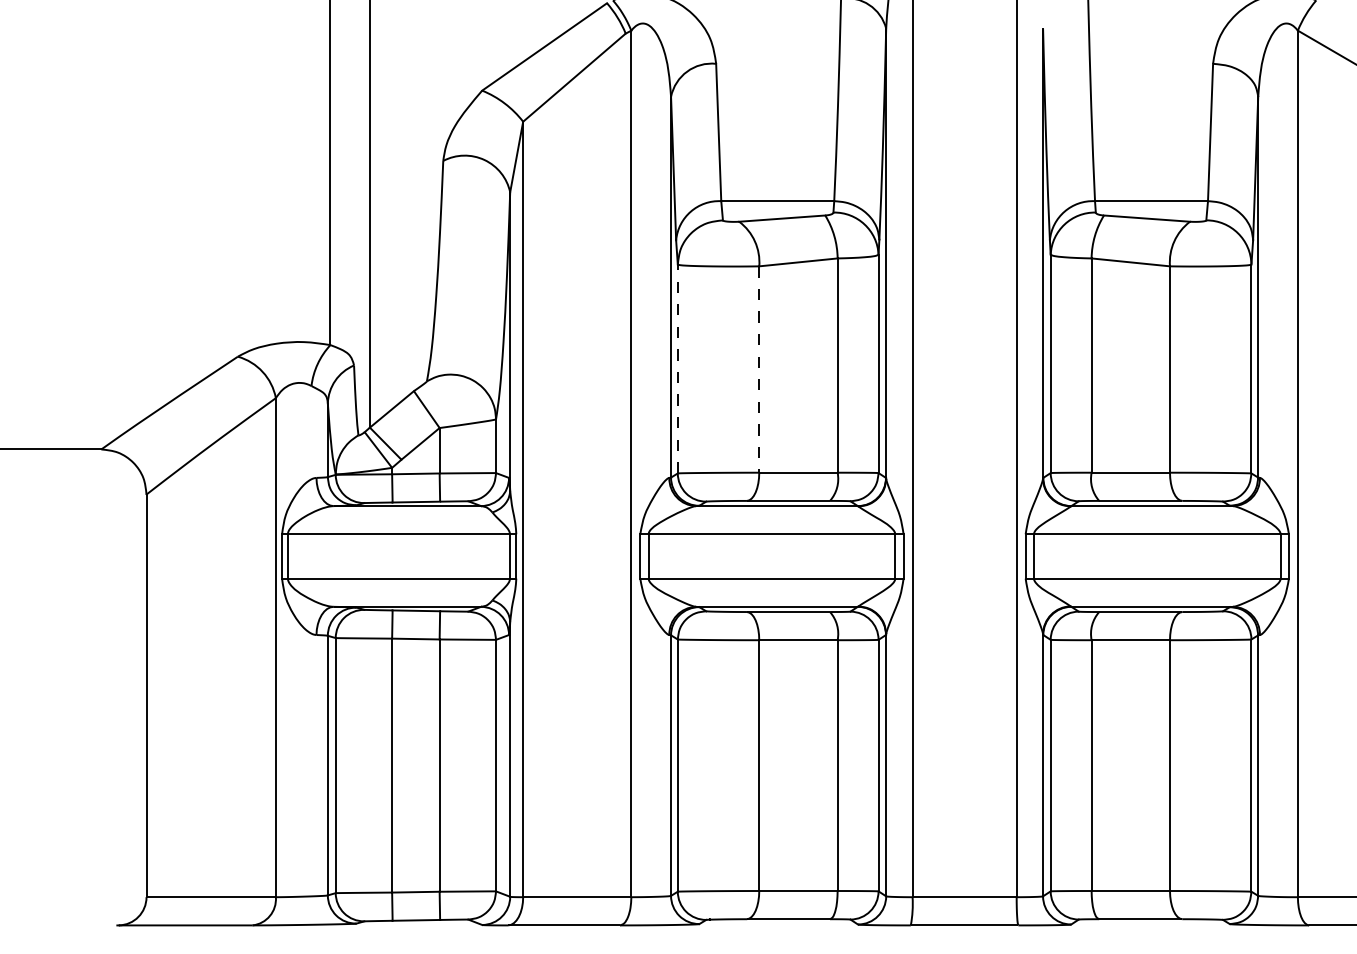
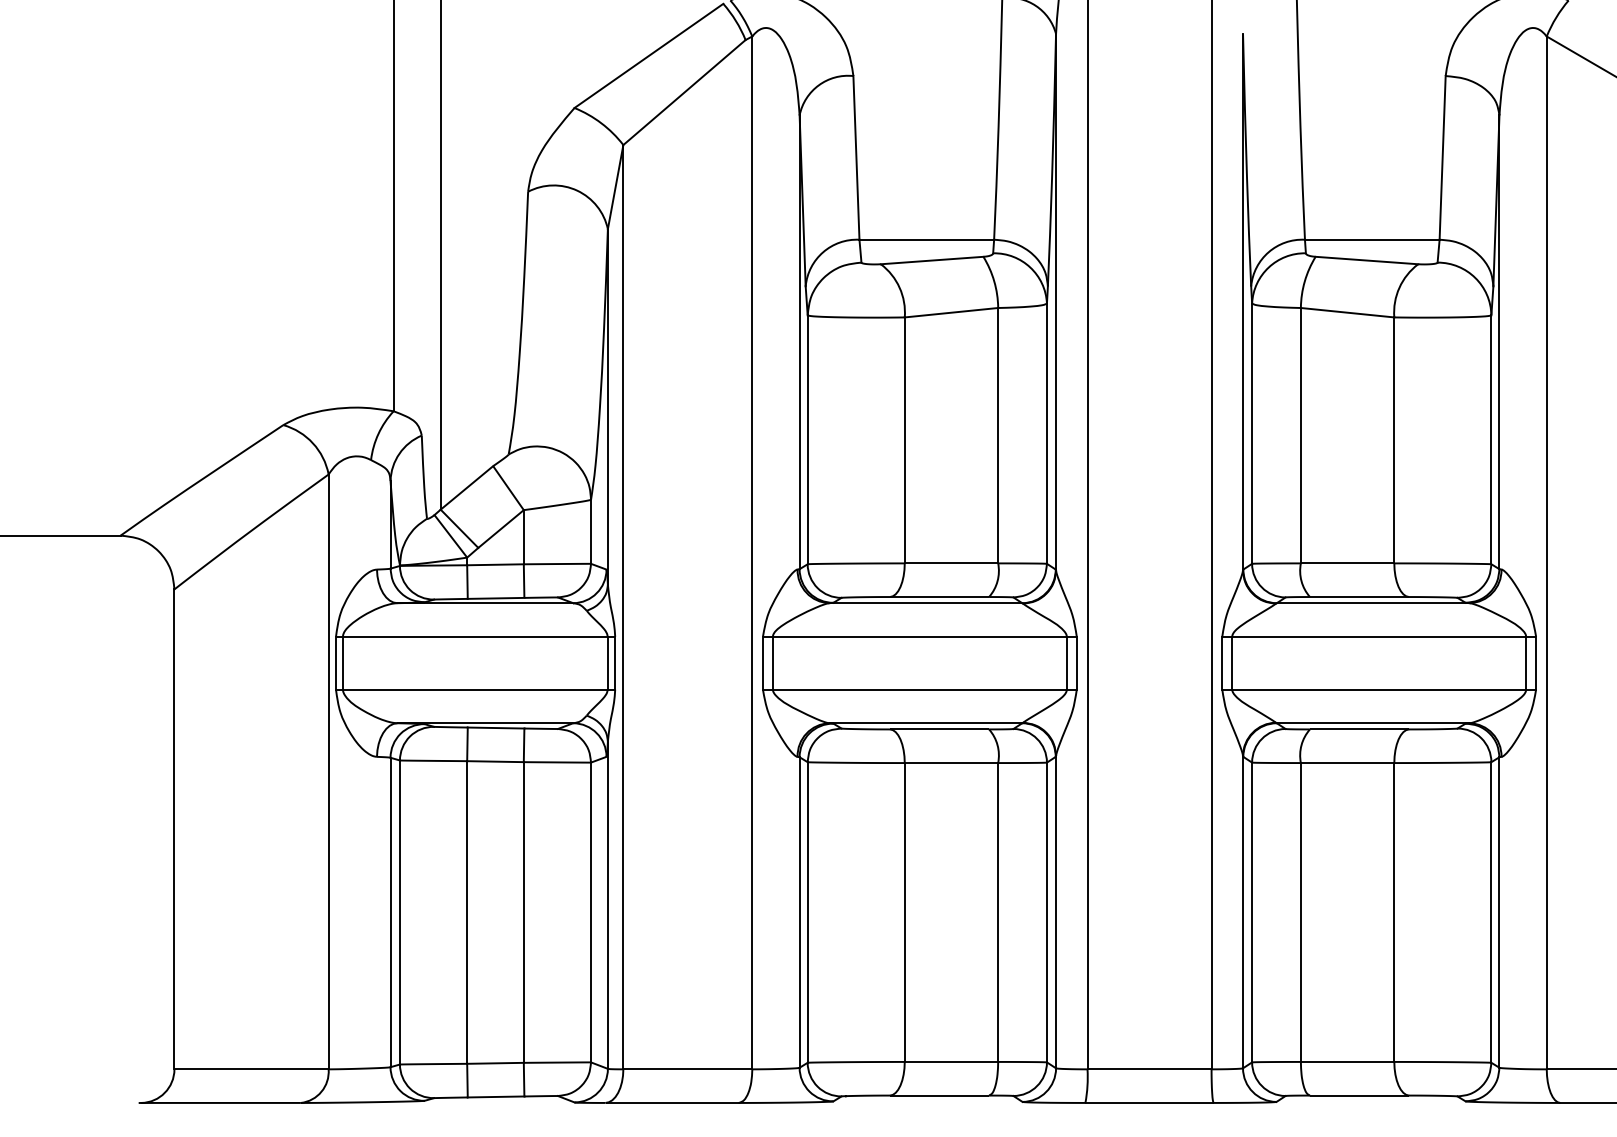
line: (677, 368) -> (807, 439), dashed -> solid
line: (759, 370) -> (905, 441), dashed -> solid

